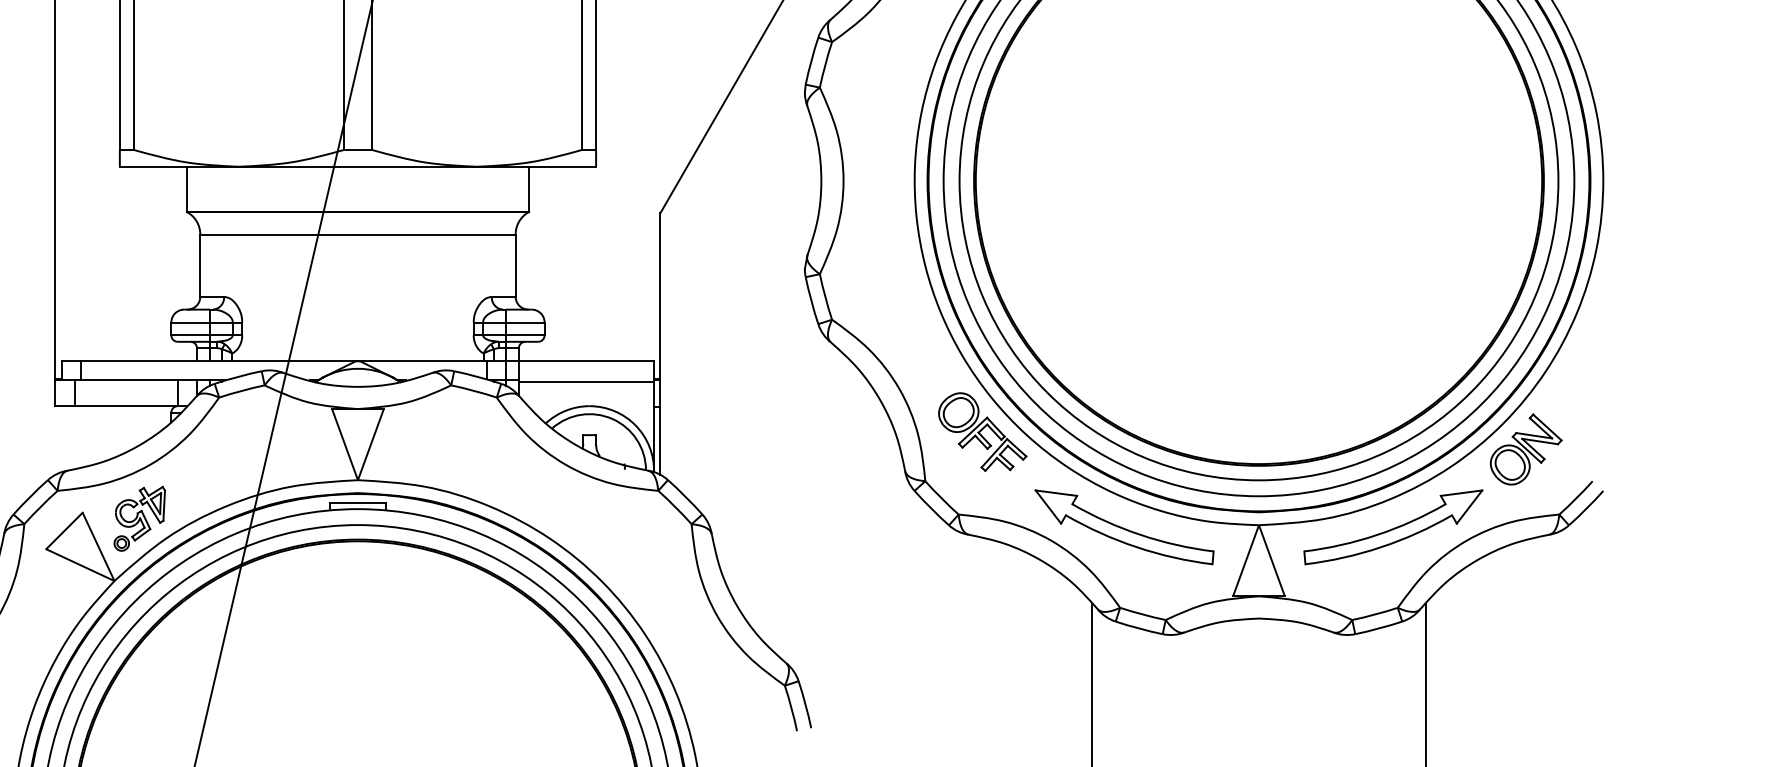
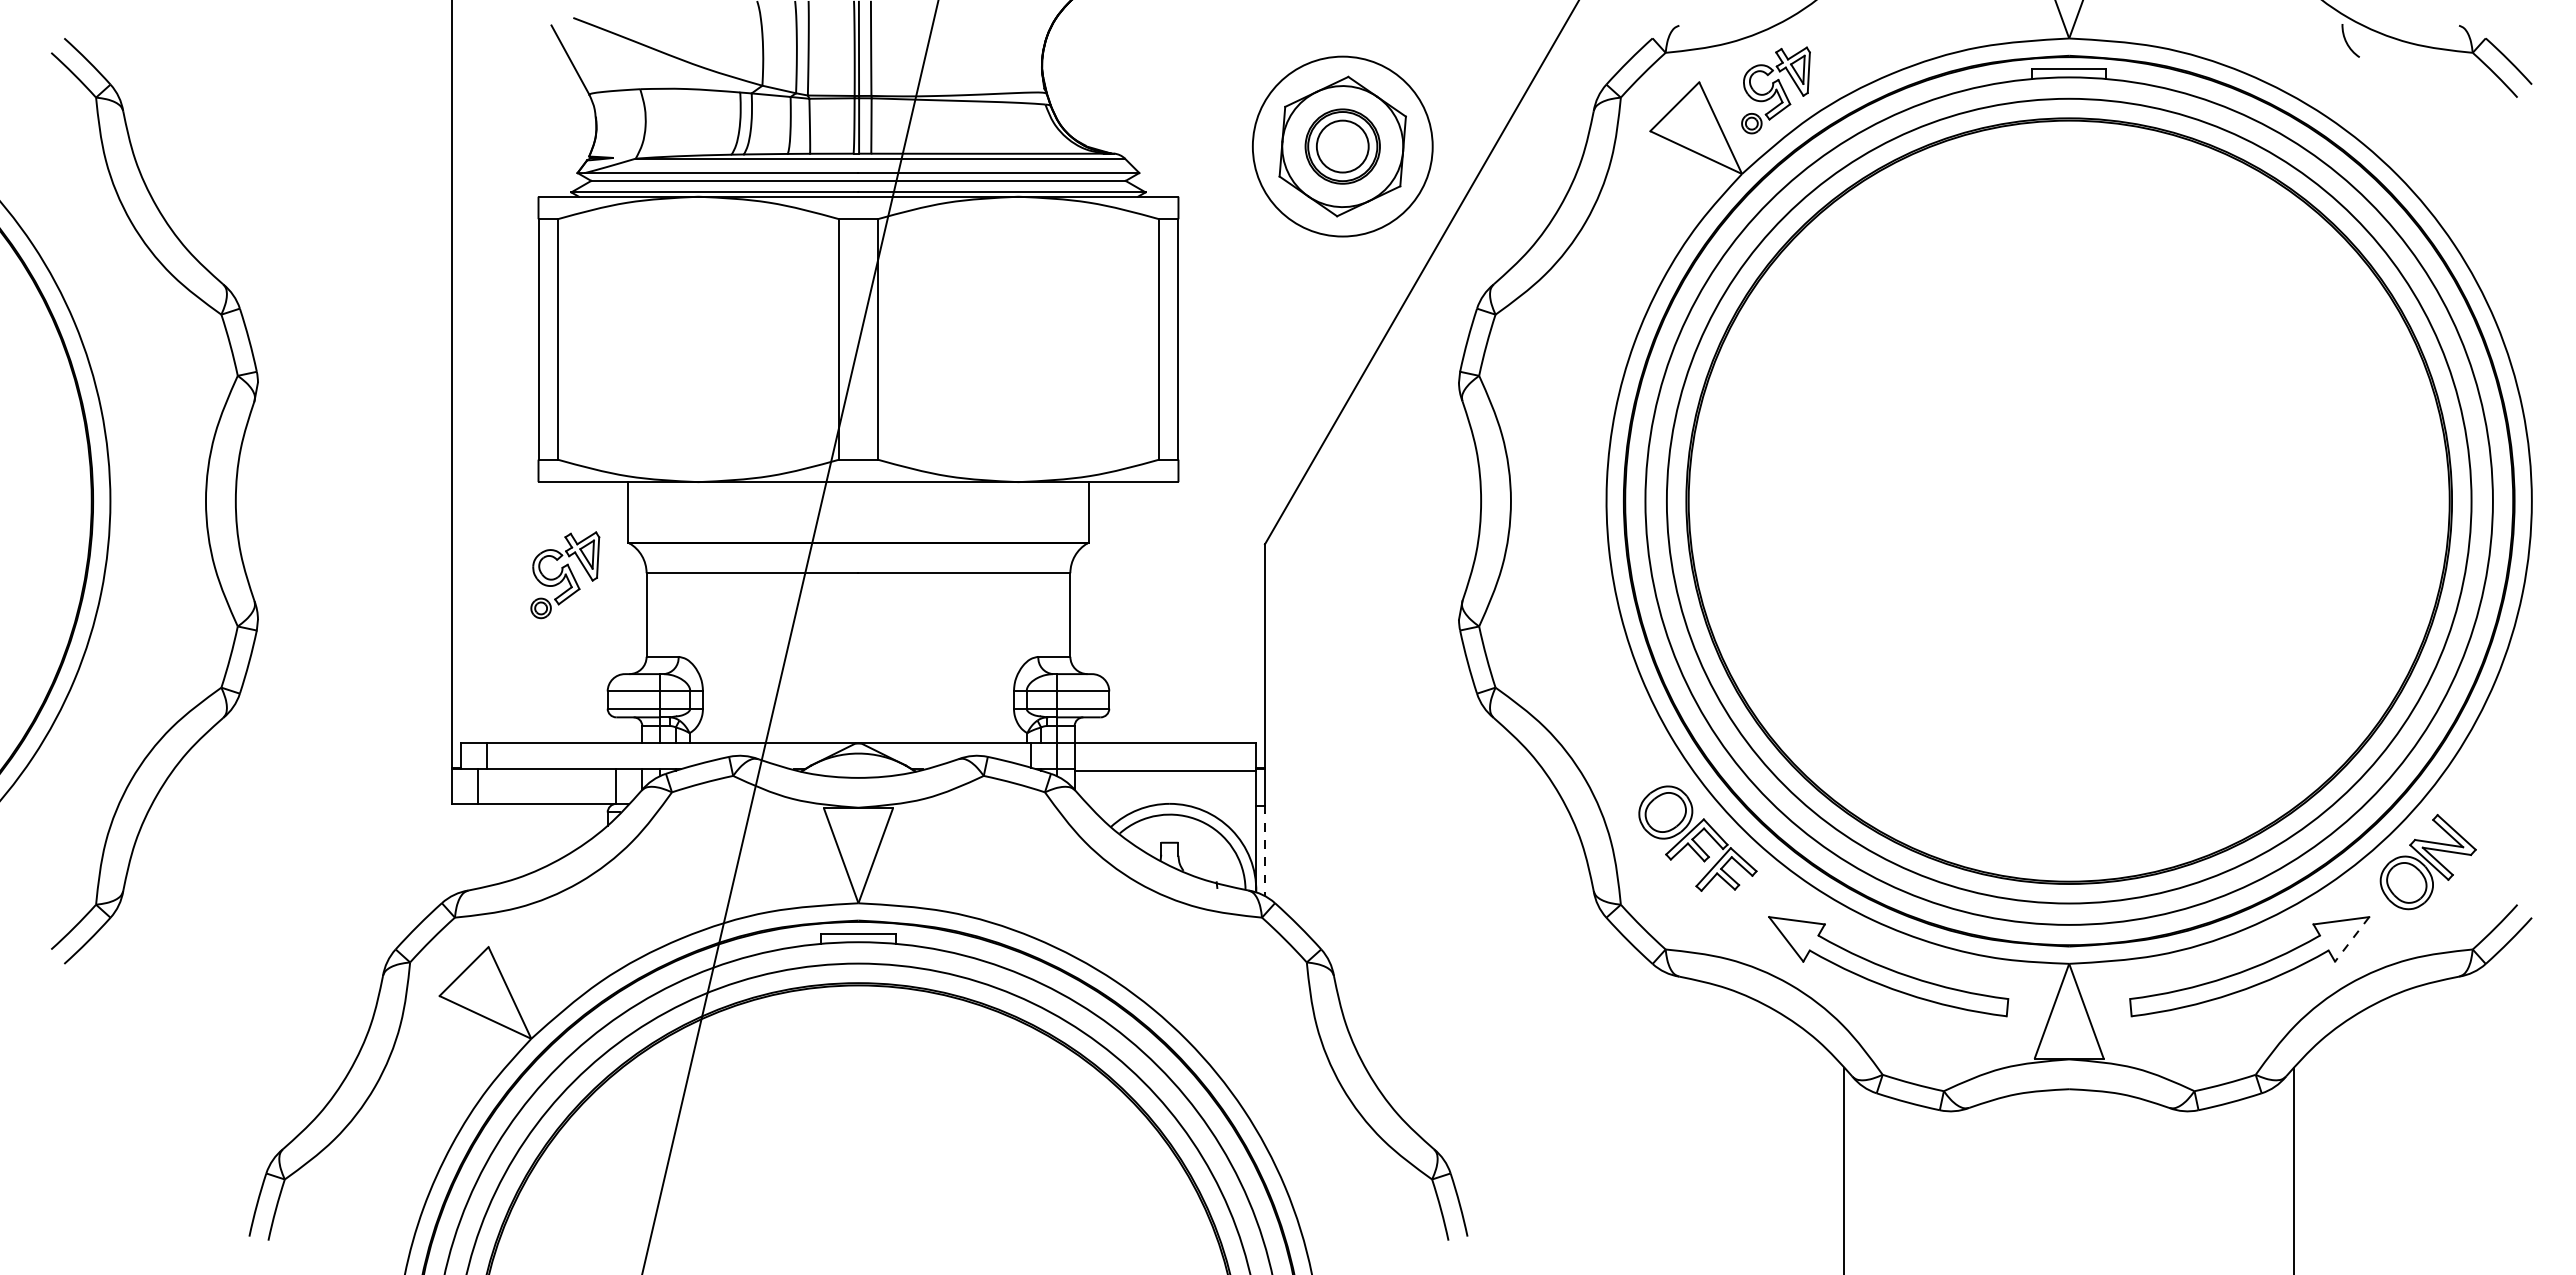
line: (660, 441) -> (1264, 851), solid -> dashed
line: (1469, 507) -> (2351, 939), solid -> dashed
part: (139, 519) -> (565, 575), moved

